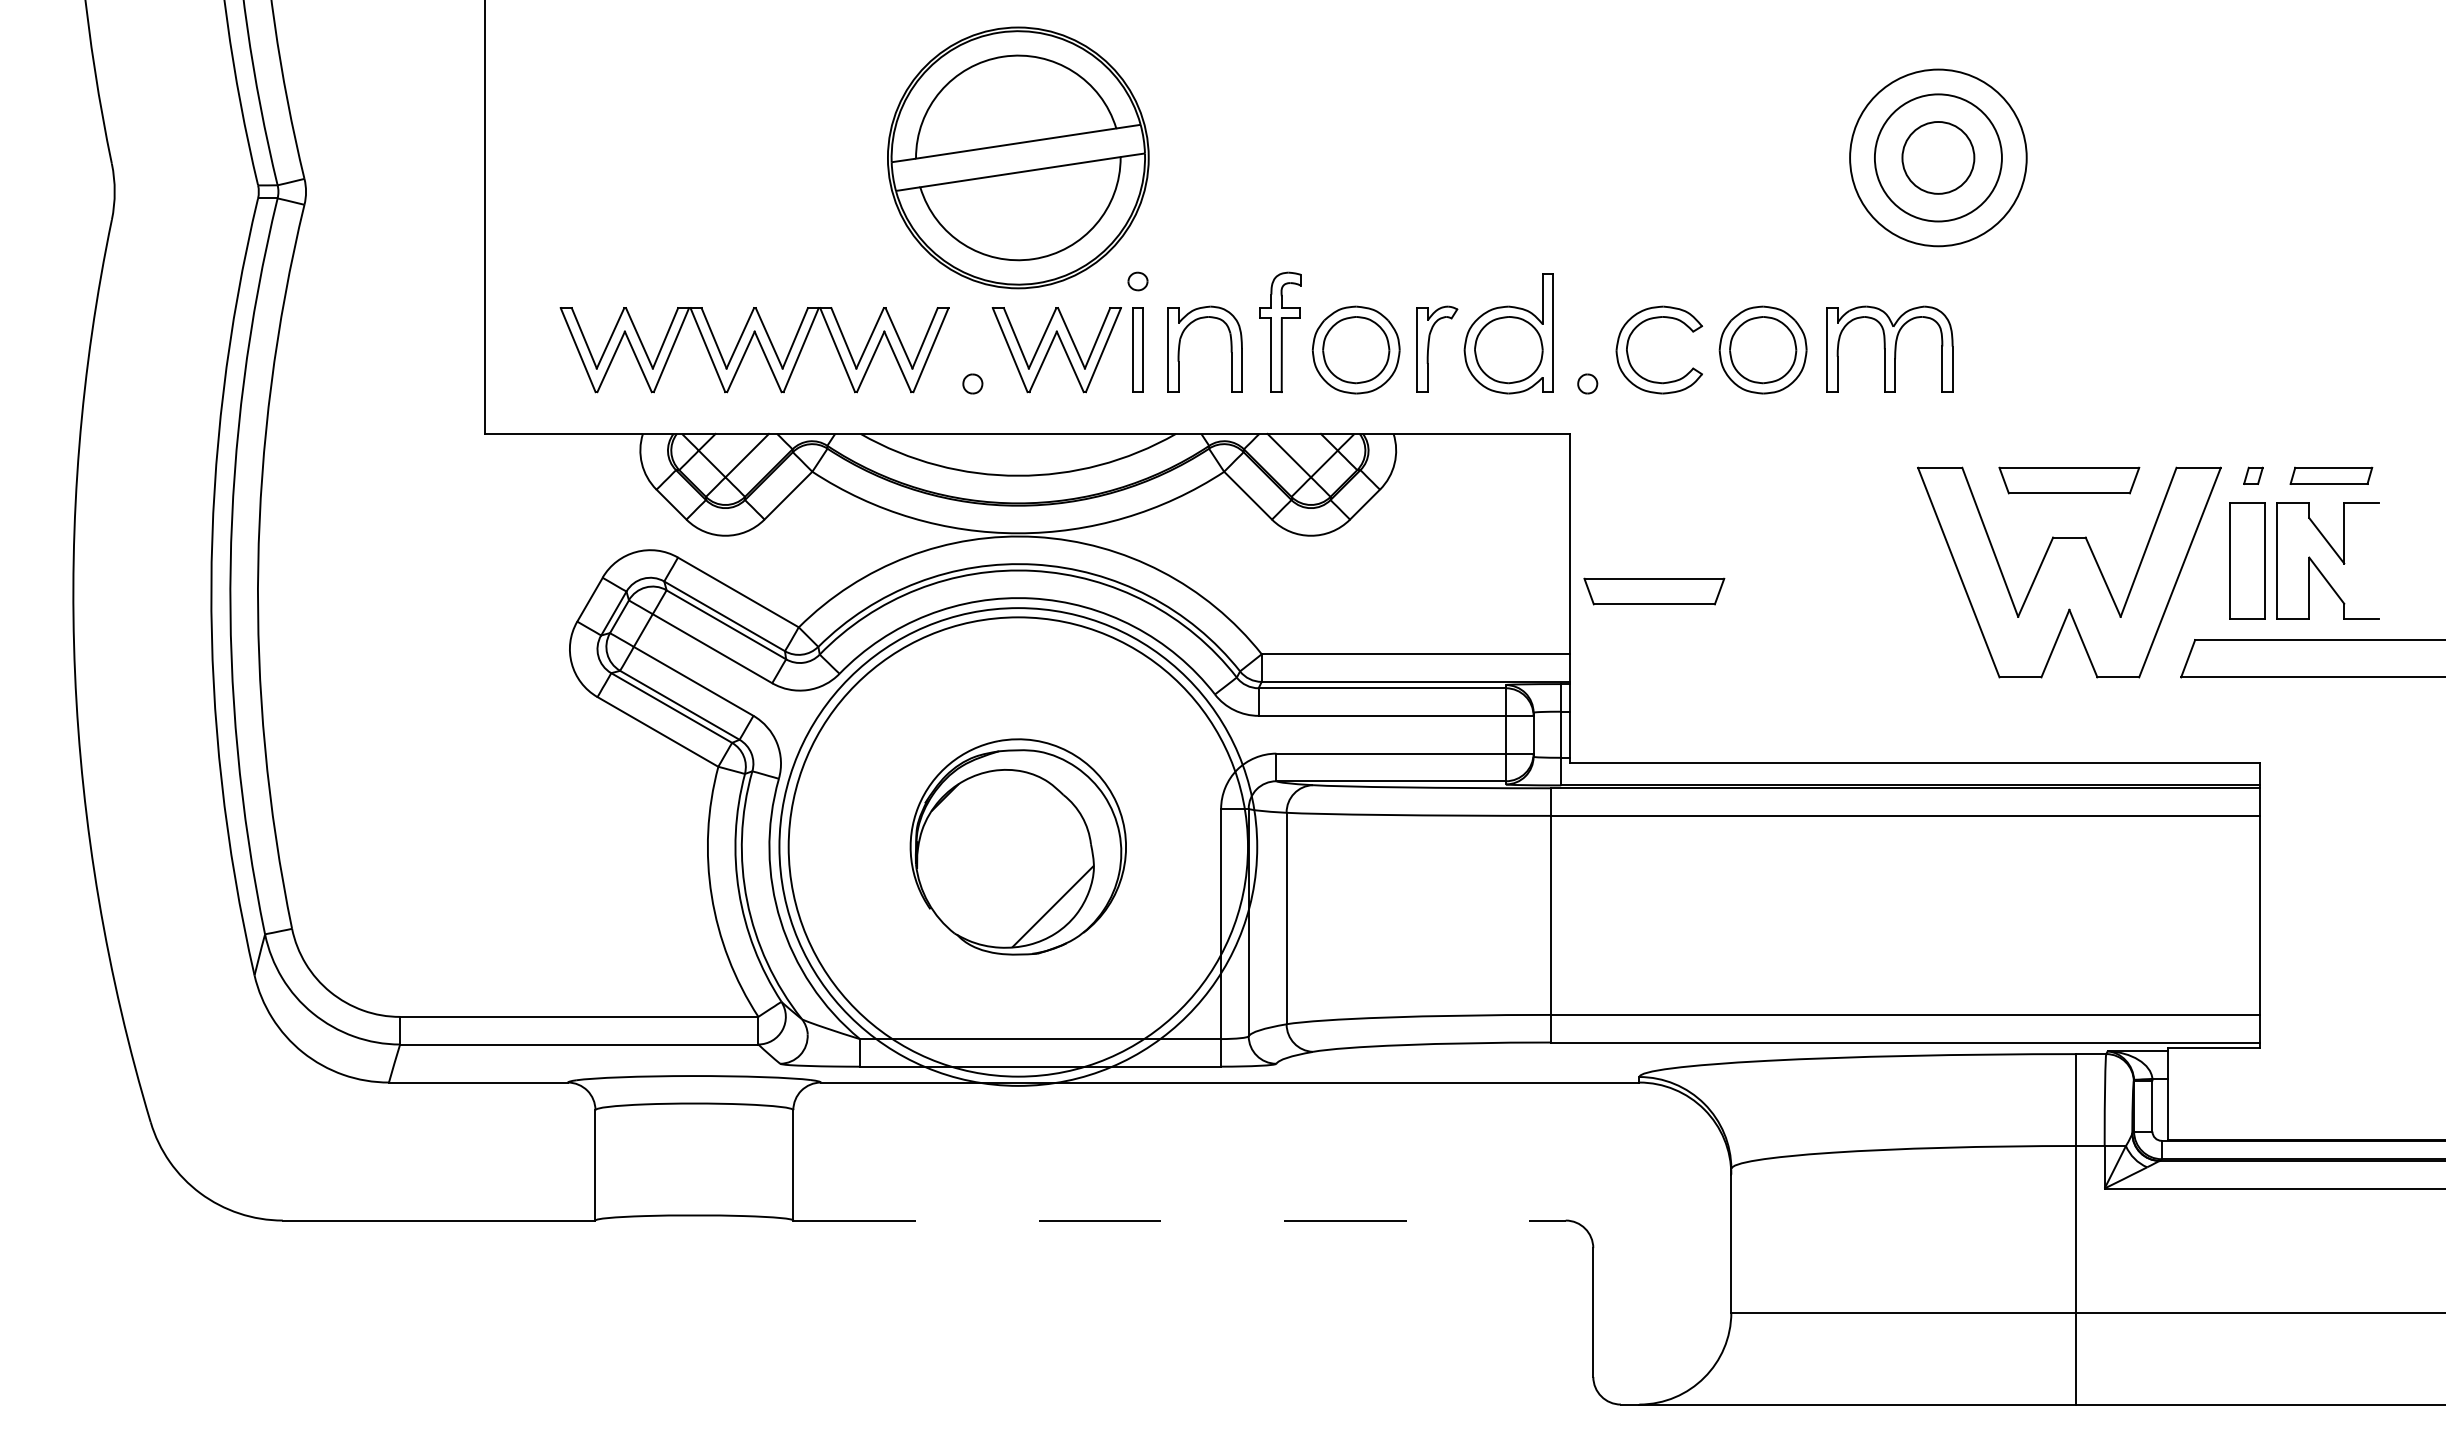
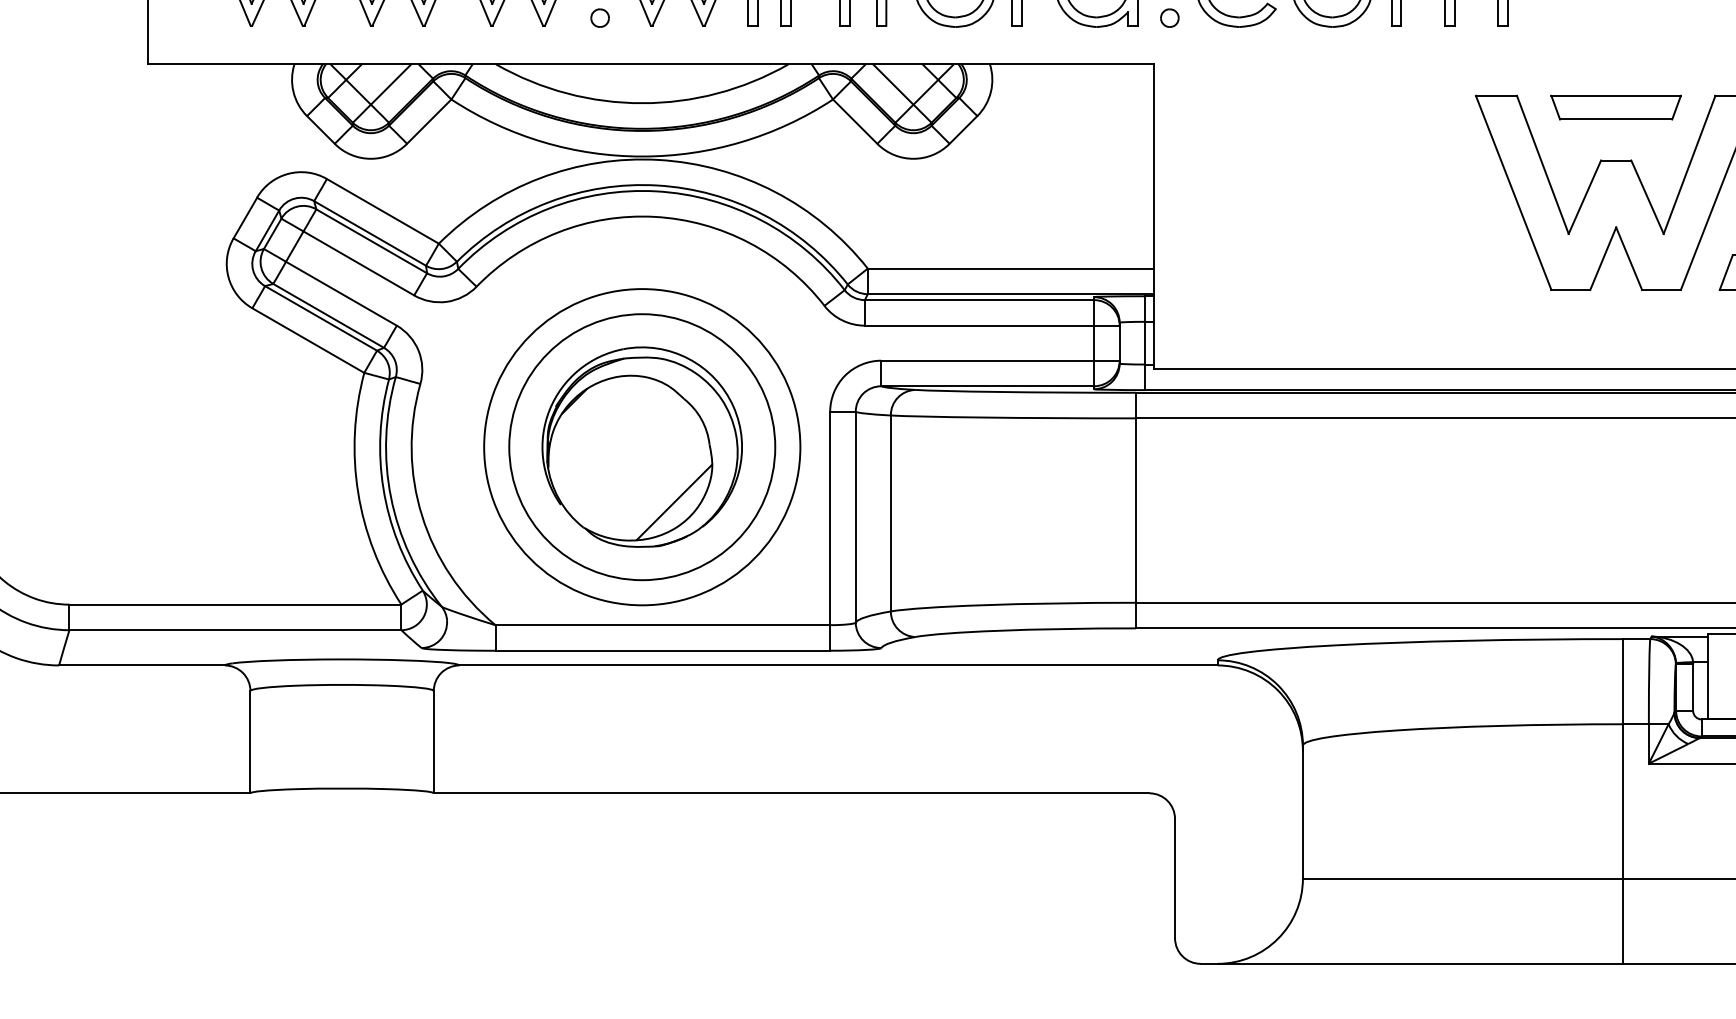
part: (1654, 591) -> (1231, 210), removed
circle: (1017, 846) -> (641, 446), size x0.62
circle: (1017, 846) -> (641, 446), size x0.71
line: (1180, 1220) -> (792, 793), dashed -> solid

